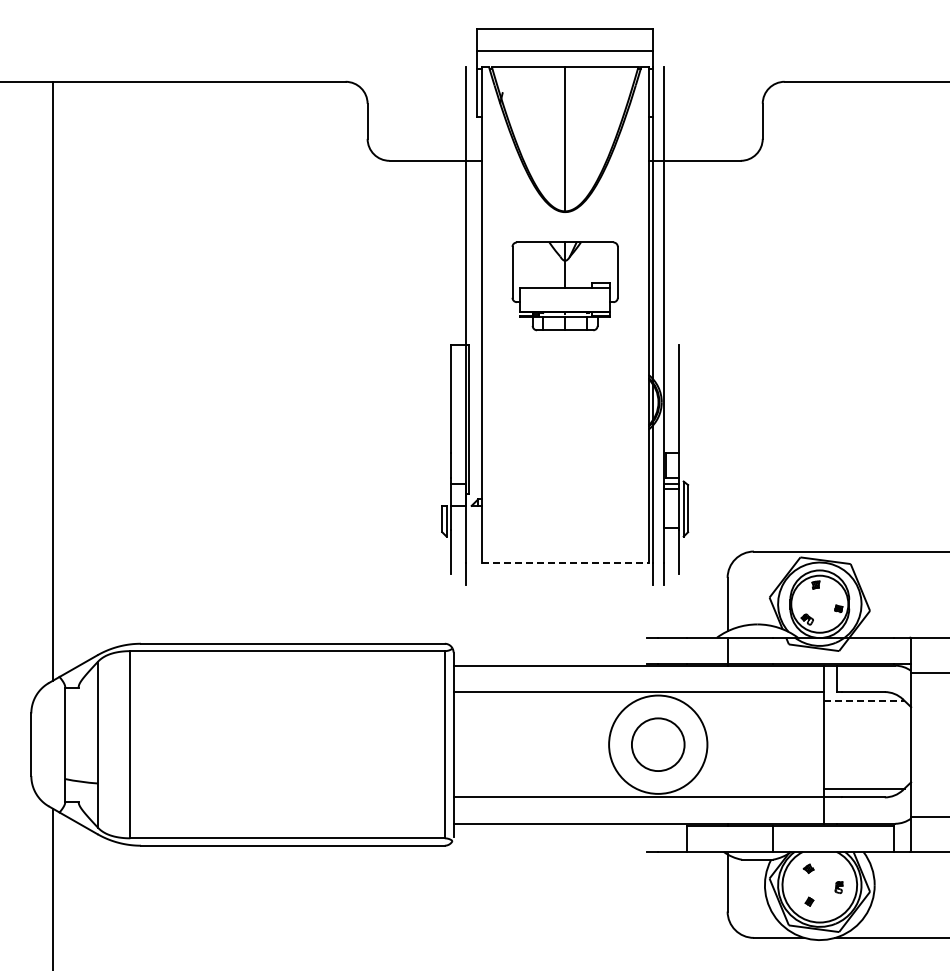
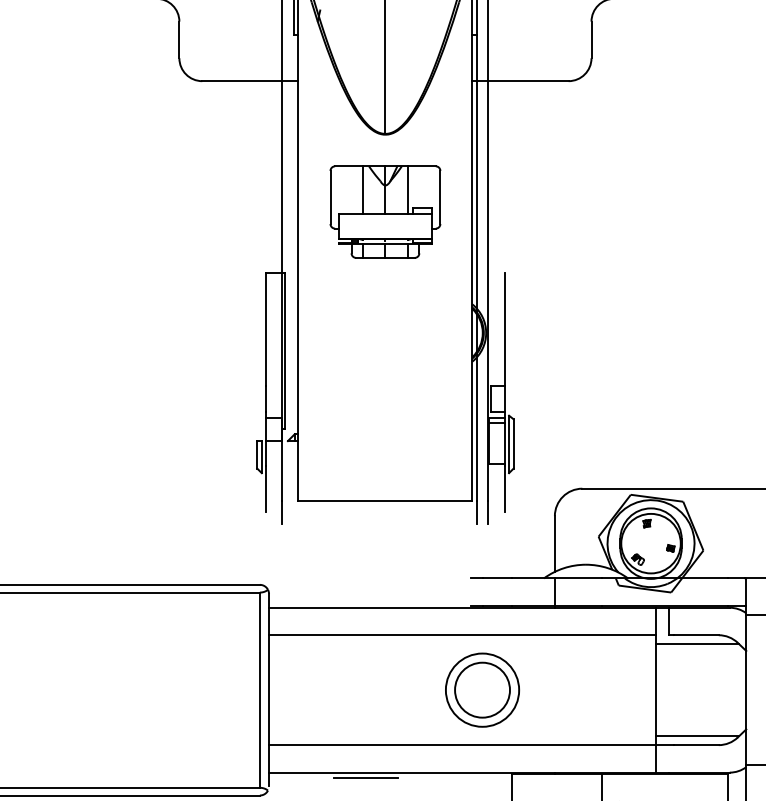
line: (543, 265) -> (362, 190), added
line: (587, 265) -> (408, 190), added
line: (565, 562) -> (385, 500), dashed -> solid
line: (864, 700) -> (697, 644), dashed -> solid
circle: (658, 744) -> (482, 689), size x0.71
line: (546, 829) -> (365, 778), added

